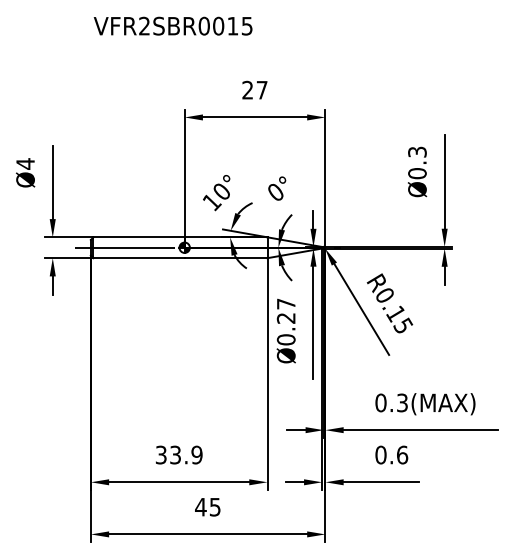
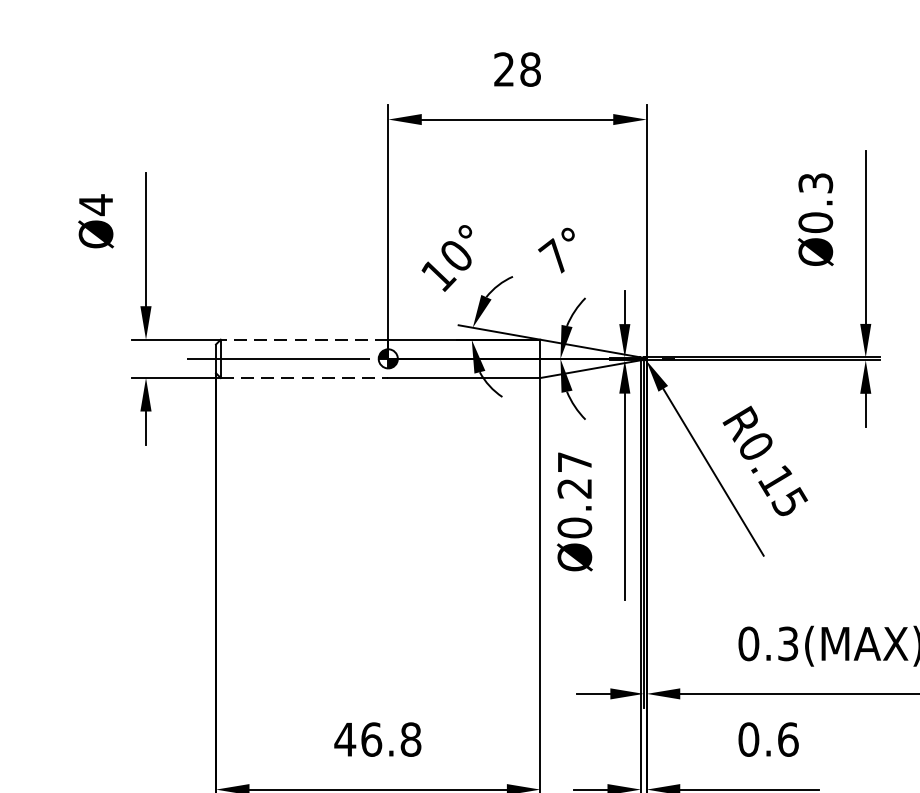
text: (261, 89) -> (529, 68), 27 -> 28
text: (274, 191) -> (553, 255), 0° -> 7°
line: (139, 237) -> (305, 340), solid -> dashed
line: (139, 258) -> (305, 378), solid -> dashed
text: (178, 454) -> (376, 738), 33.9 -> 46.8

